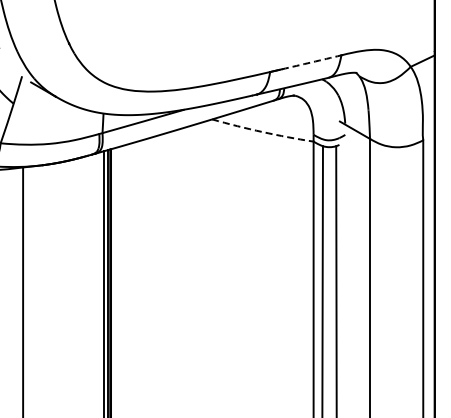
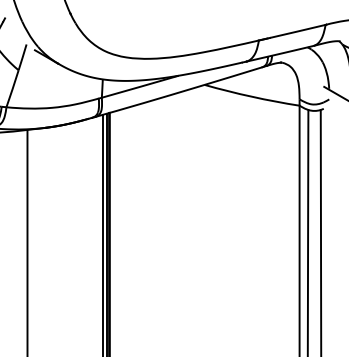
arc: (311, 62) -> (297, 31), dashed -> solid
arc: (262, 132) -> (251, 97), dashed -> solid

